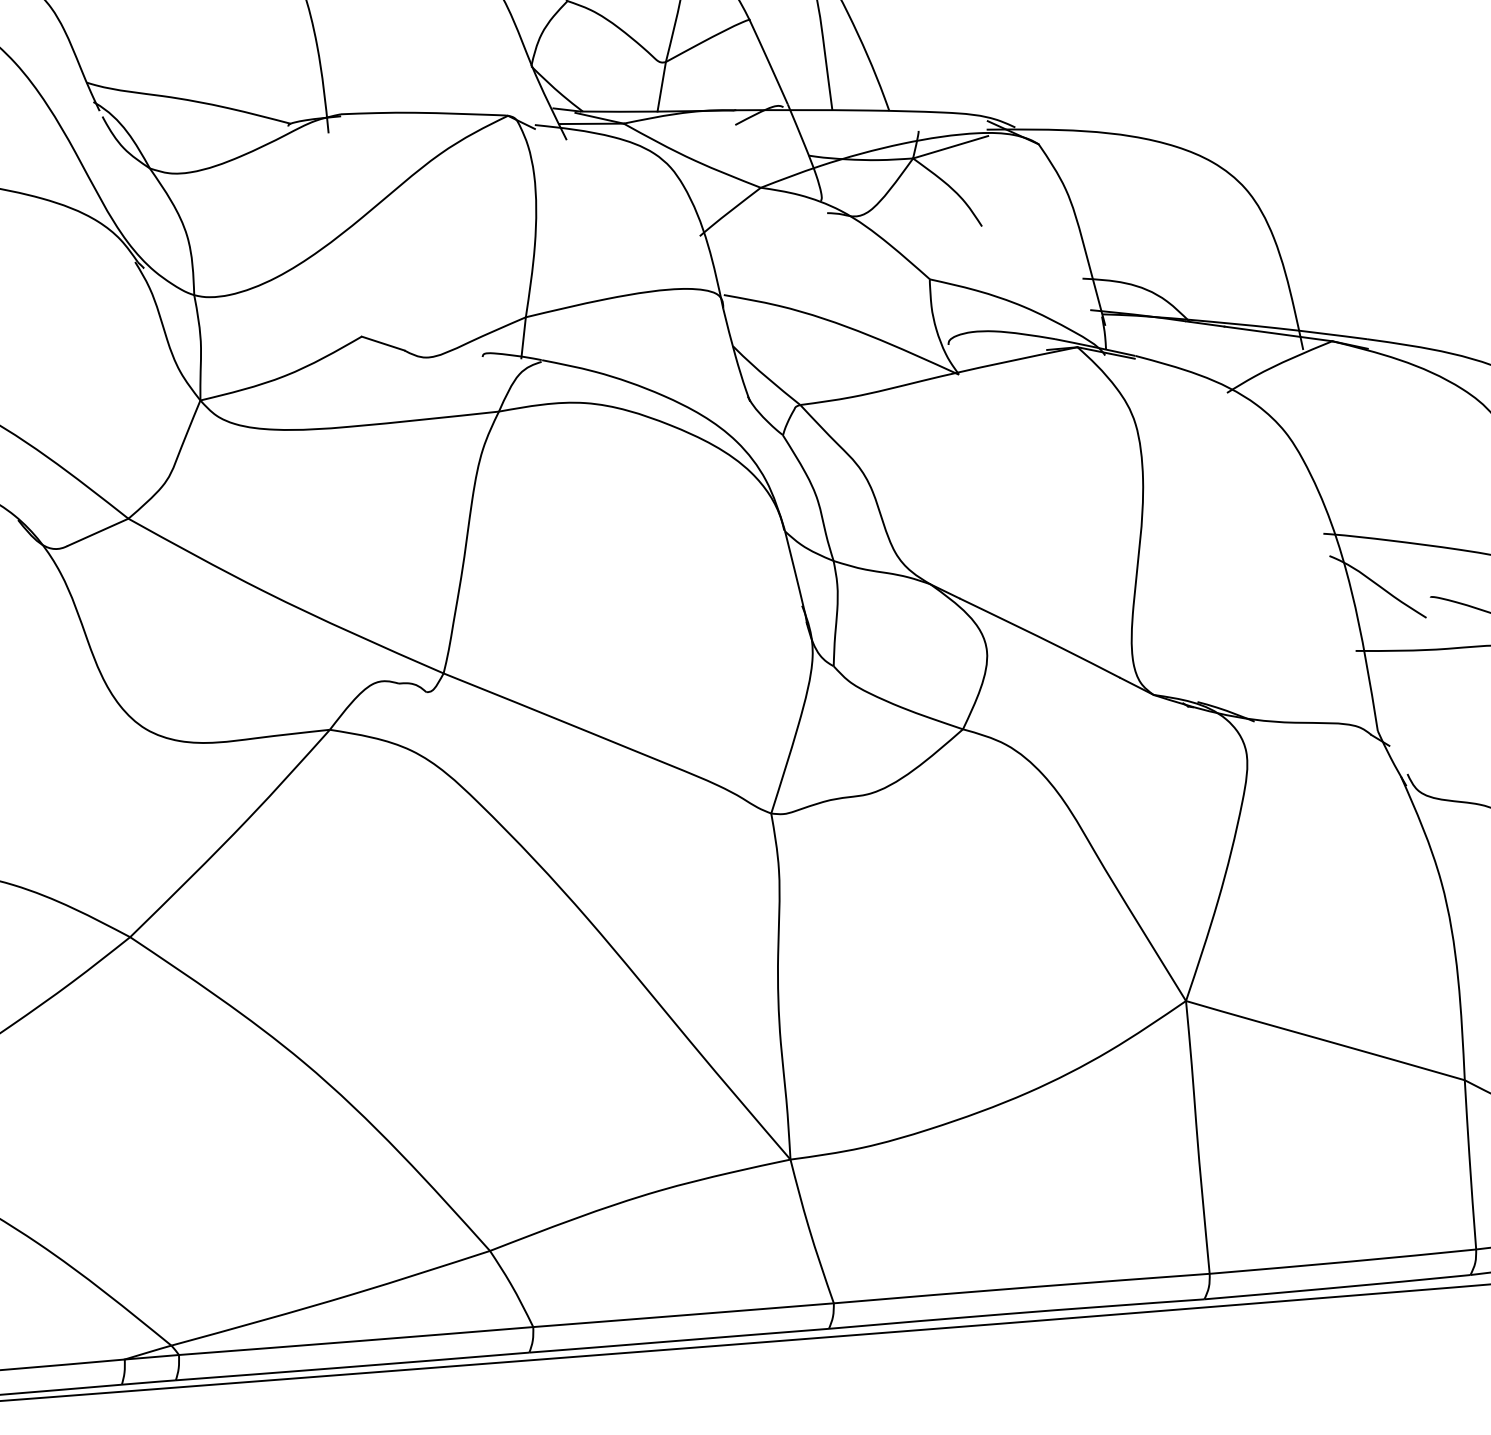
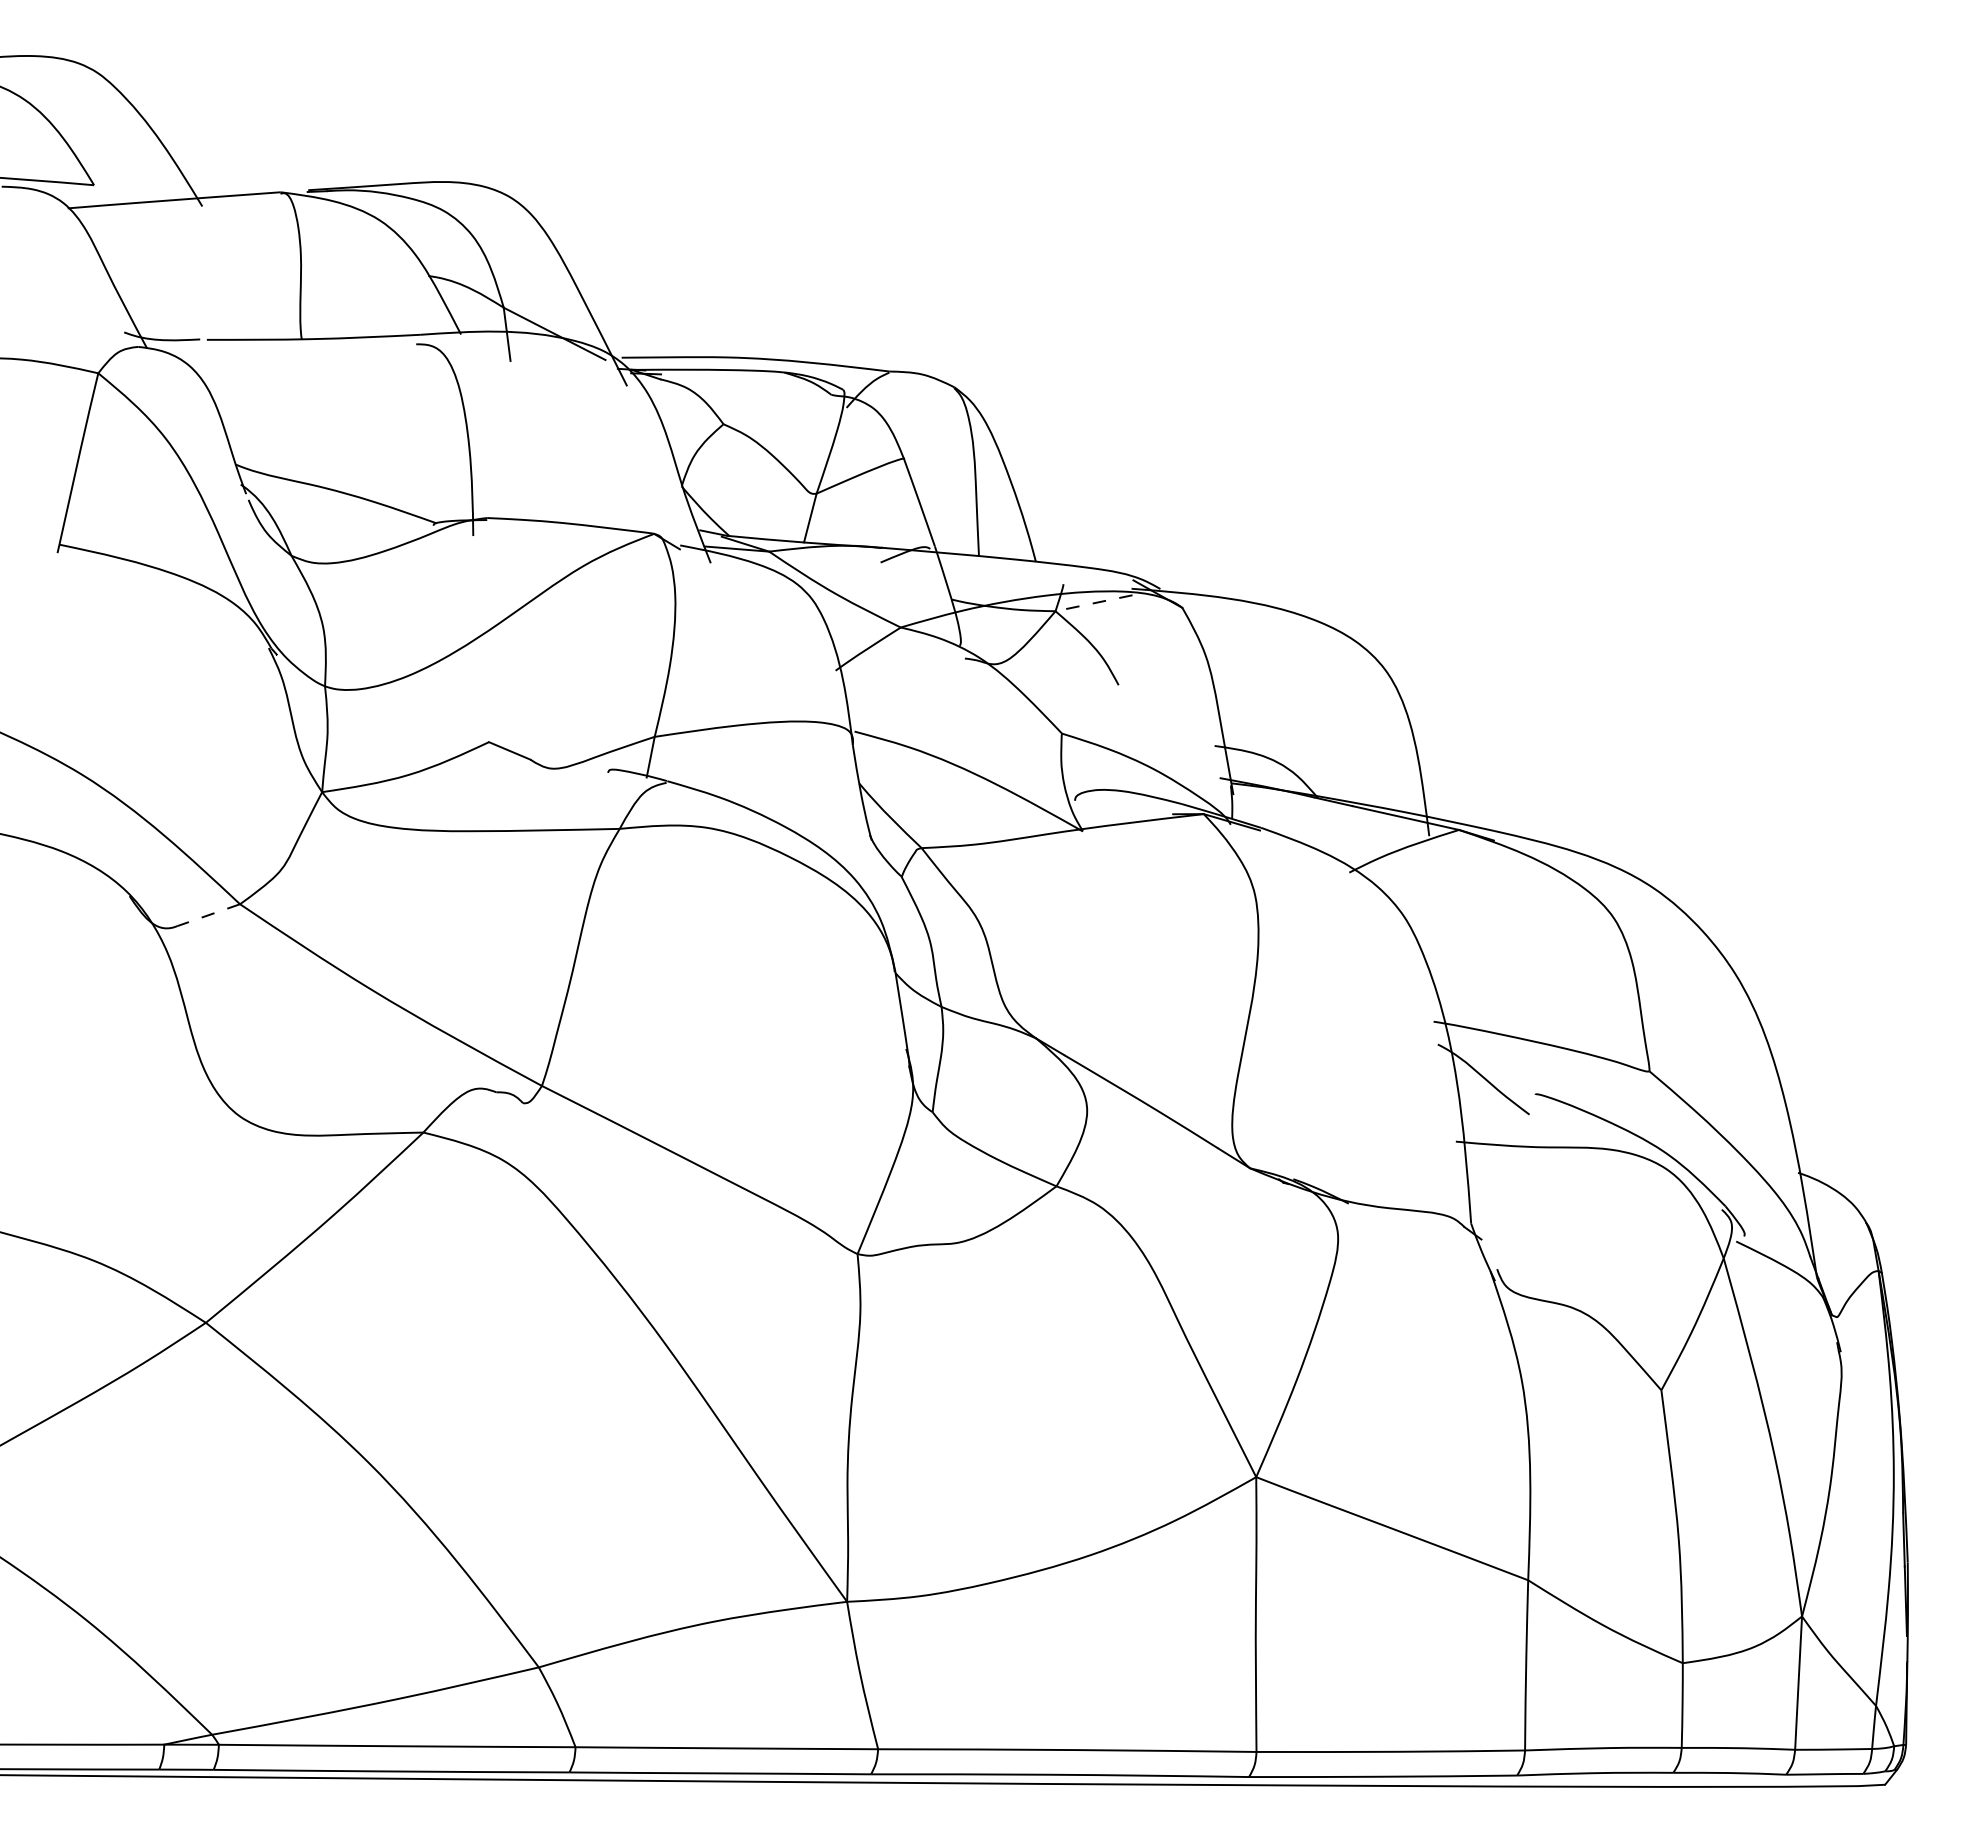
line: (950, 147) -> (1093, 603), solid -> dashed
line: (98, 532) -> (208, 915), solid -> dashed

